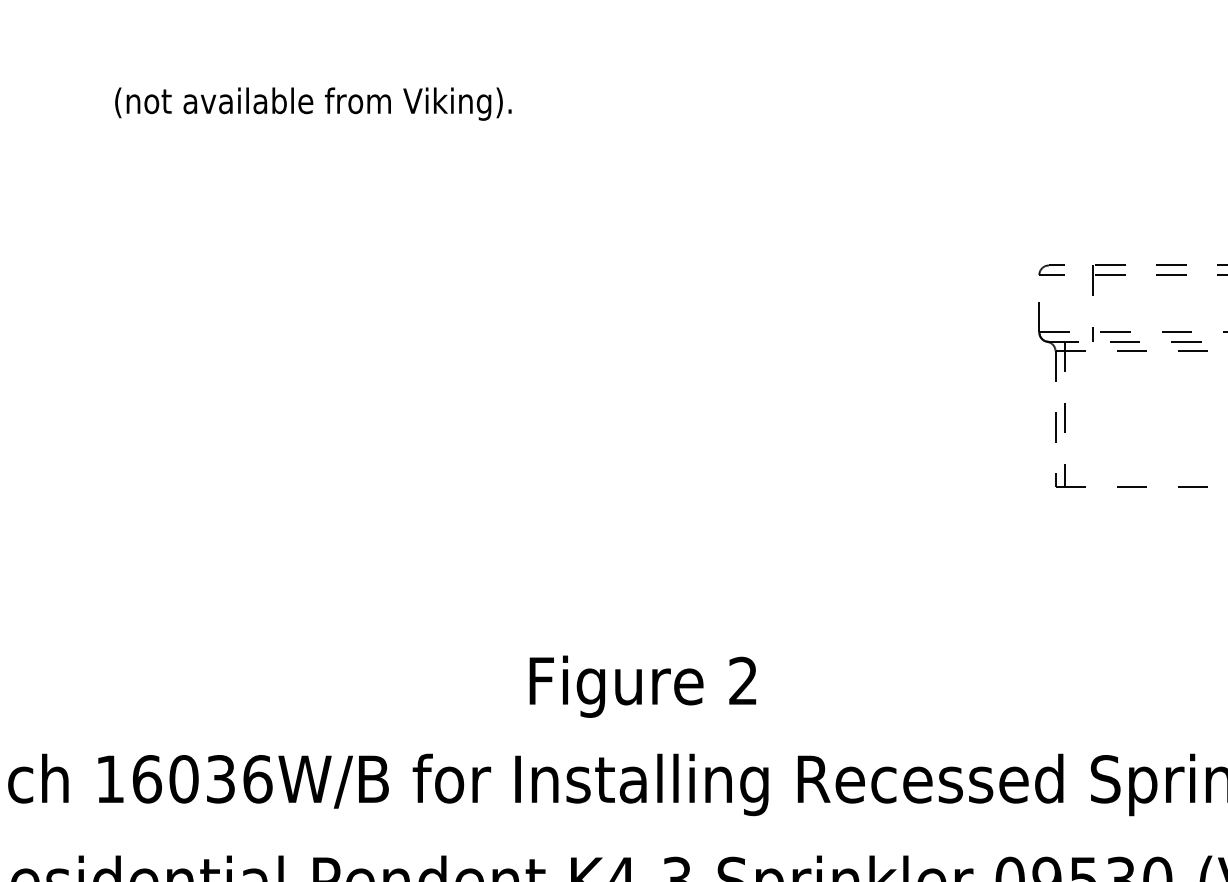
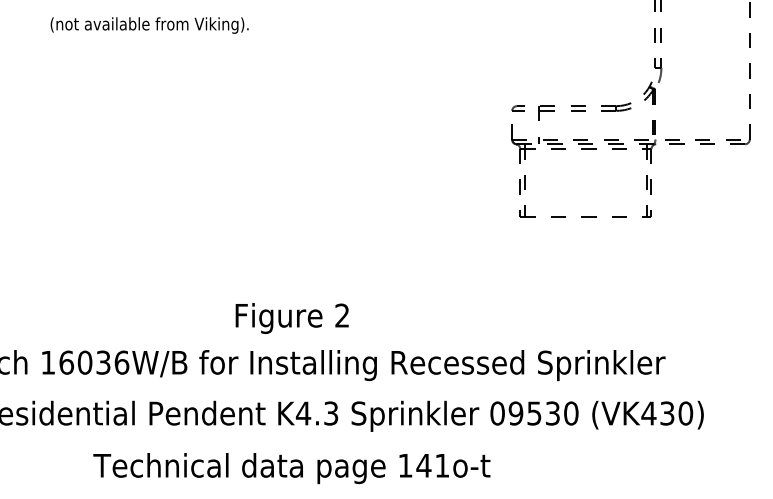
text: (641, 686) -> (291, 318), moved

